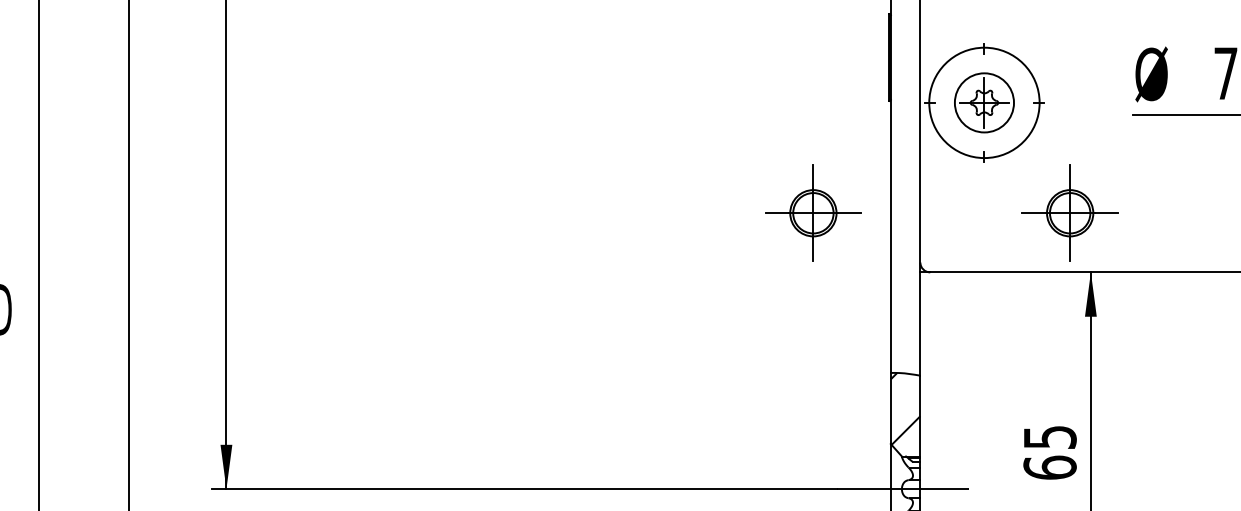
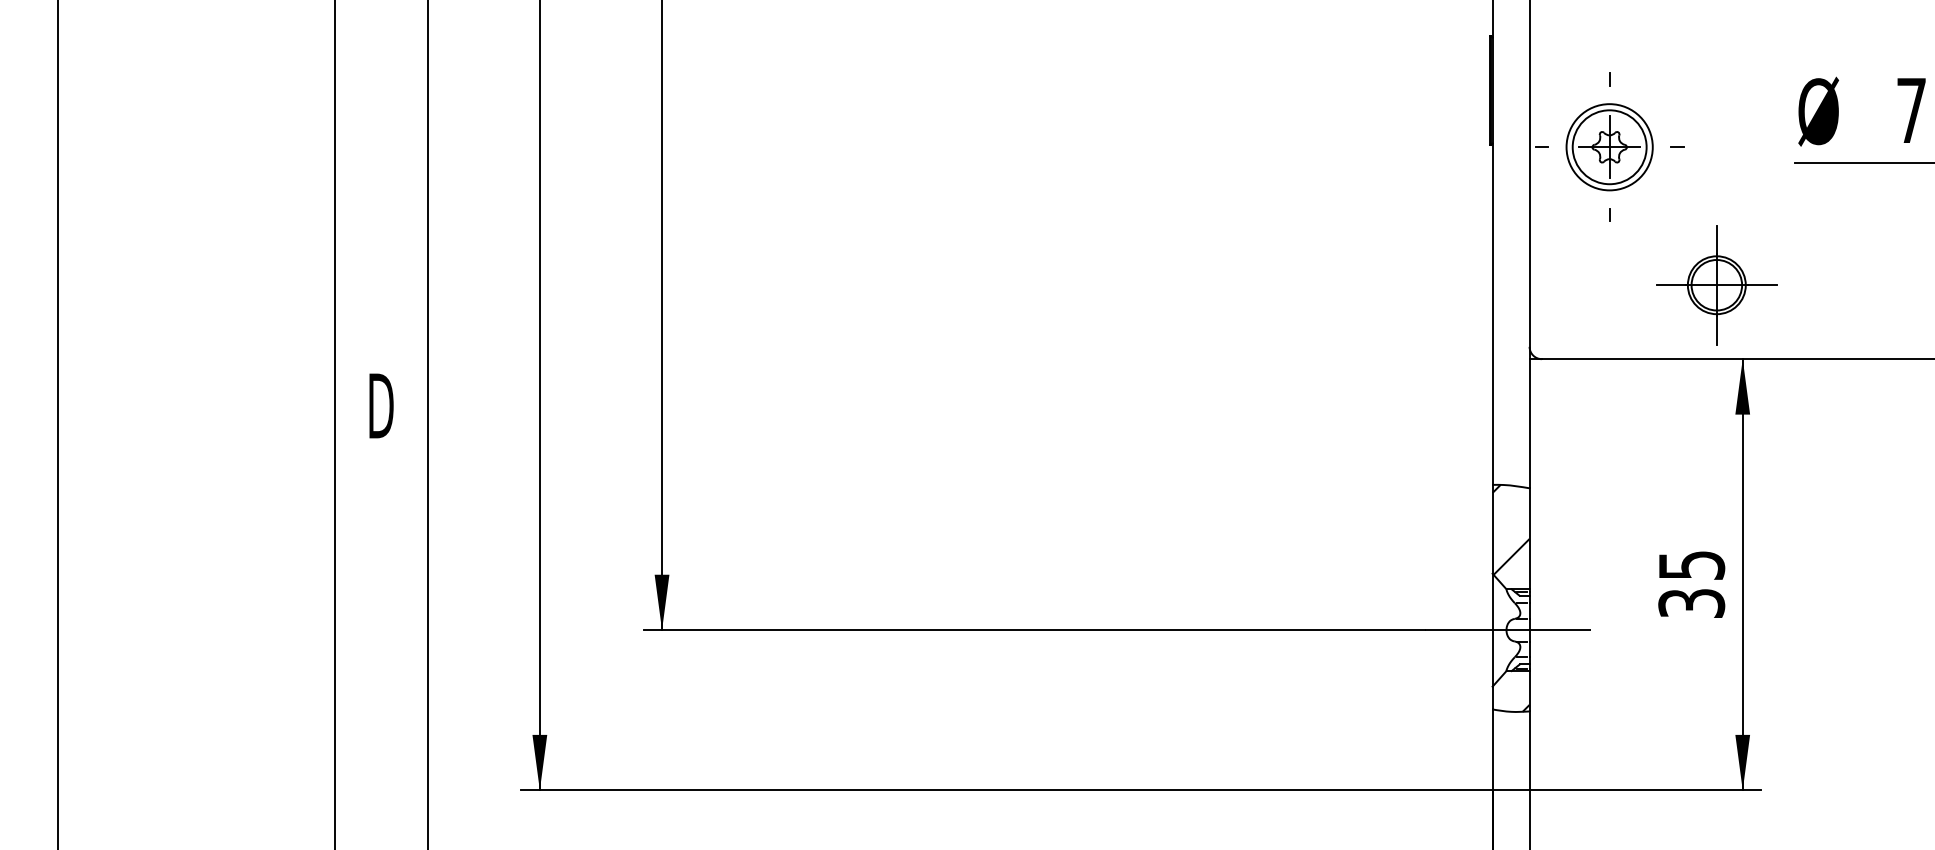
circle: (984, 103) -> (1609, 147), size x0.62
part: (813, 213) -> (1395, 285), removed
text: (1049, 467) -> (1691, 603), 65 -> 35

